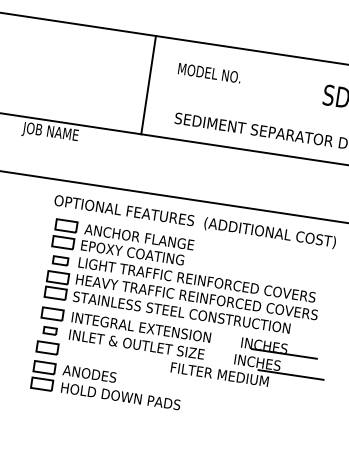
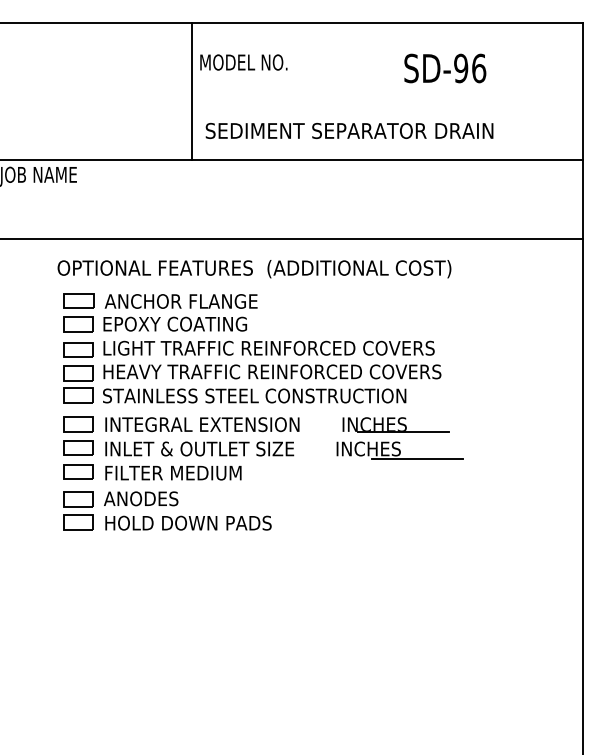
line: (148, 85) -> (191, 91), moved
part: (60, 260) -> (78, 349), size x1.43
part: (50, 330) -> (78, 447), size x1.67
text: (219, 374) -> (173, 473), moved

